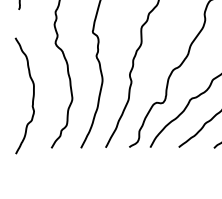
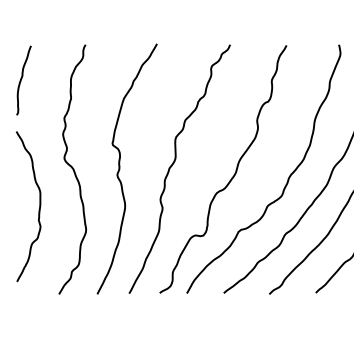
curve: (32, 98) -> (38, 209), moved

